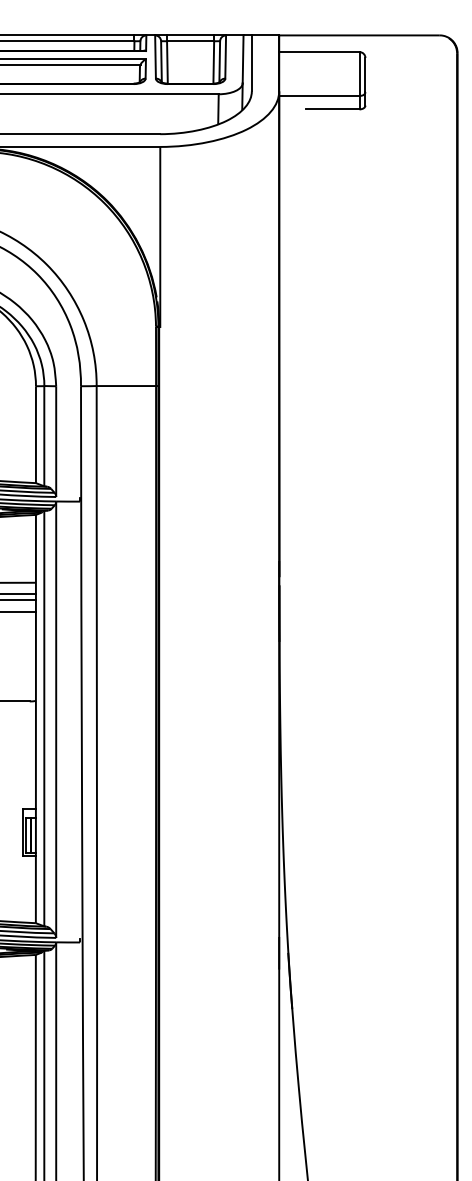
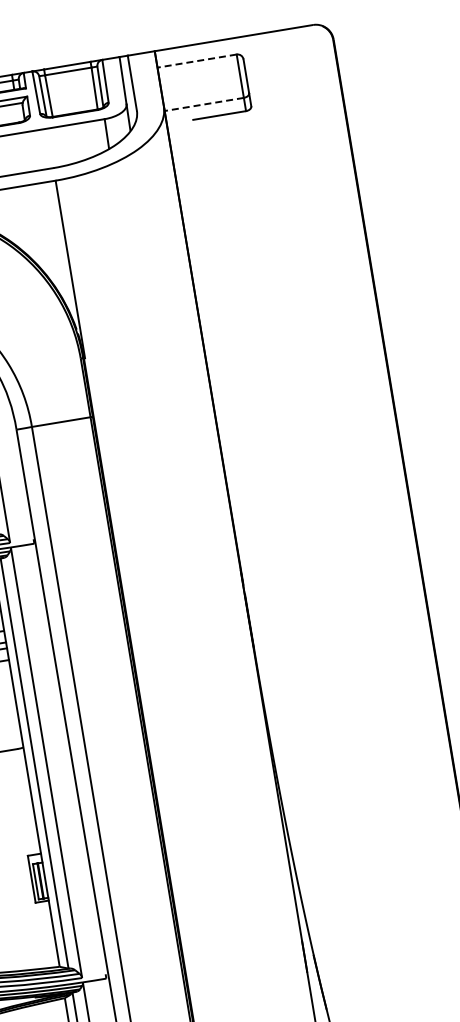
line: (318, 52) -> (196, 61), solid -> dashed
line: (318, 96) -> (203, 105), solid -> dashed

